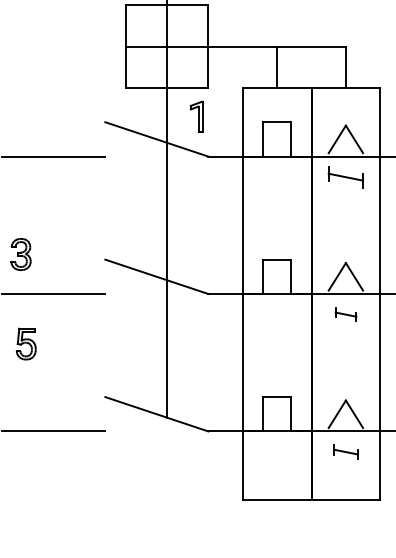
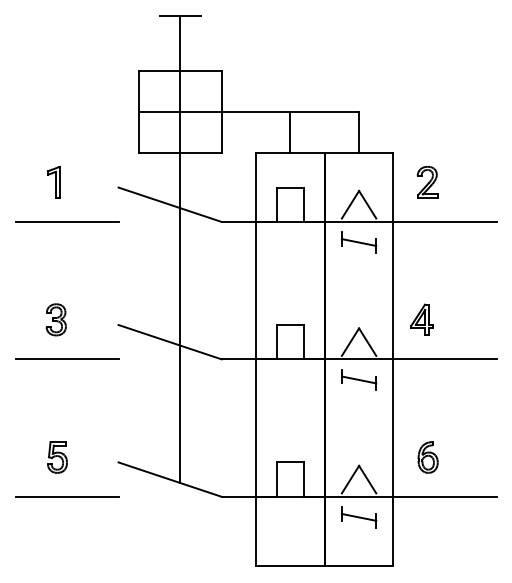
part: (196, 117) -> (53, 182), moved
part: (20, 254) -> (55, 319), moved
part: (346, 314) -> (359, 379), size x1.67
part: (26, 344) -> (57, 457), moved
part: (346, 452) -> (359, 517), size x1.43

